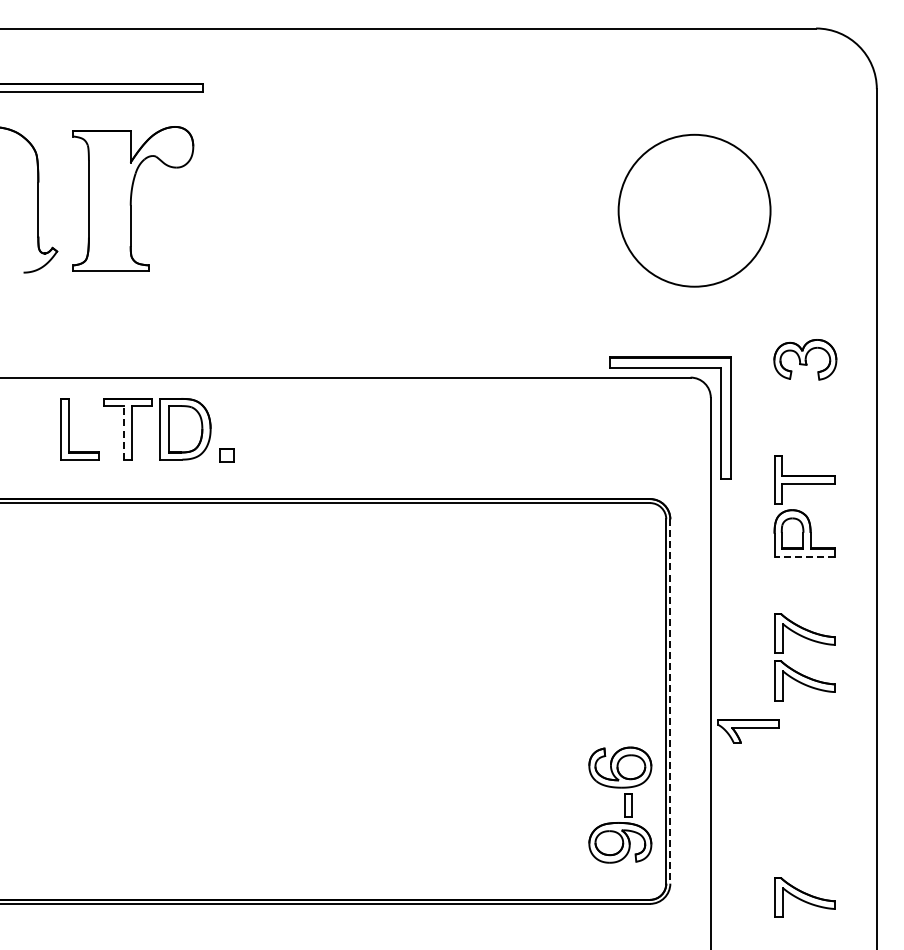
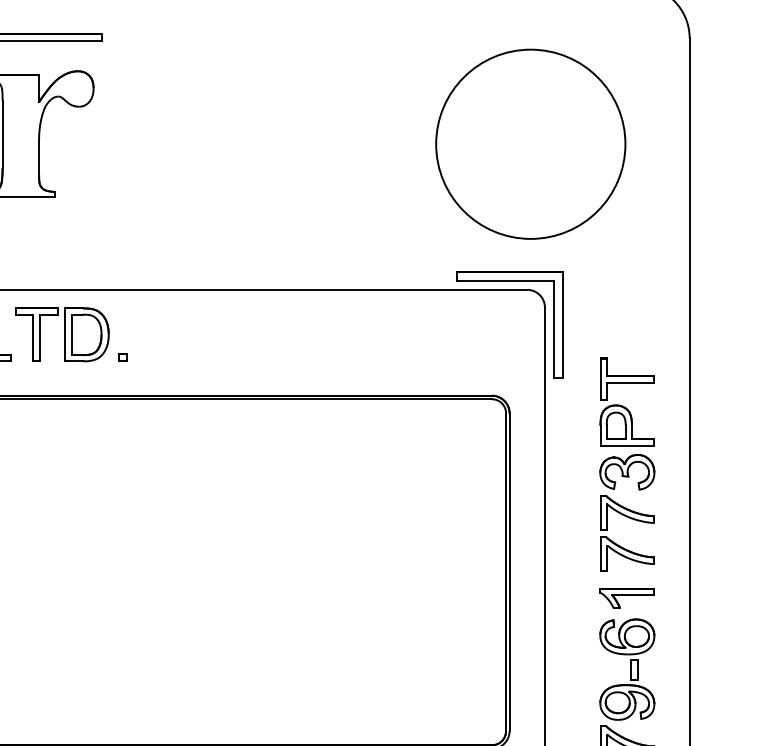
part: (694, 210) -> (530, 144), size x1.43
part: (805, 359) -> (627, 471), moved
line: (124, 432) -> (33, 337), dashed -> solid
part: (226, 455) -> (122, 357), size x0.62
line: (804, 556) -> (626, 445), dashed -> solid
line: (670, 701) -> (509, 572), dashed -> solid
part: (748, 731) -> (626, 598), moved
part: (620, 804) -> (627, 669), moved

